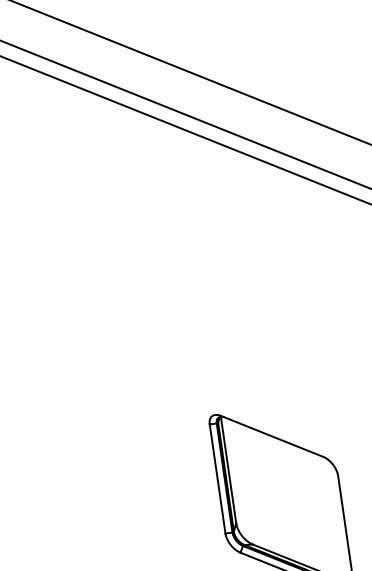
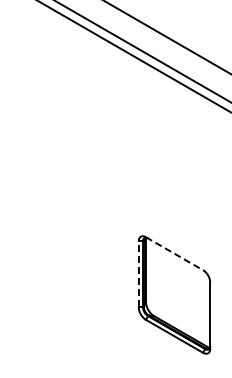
line: (271, 435) -> (174, 253), solid -> dashed
line: (217, 479) -> (138, 274), solid -> dashed

